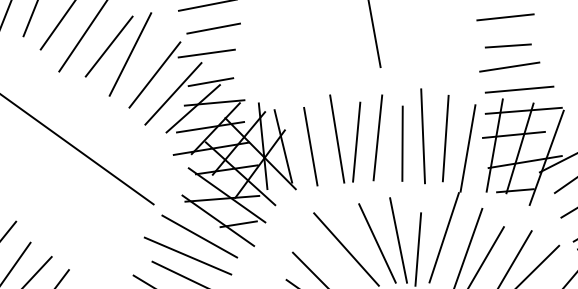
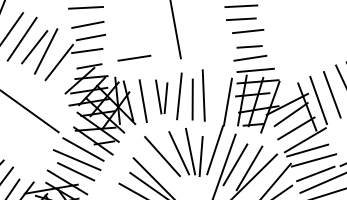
line: (294, 65) -> (134, 57), added
line: (173, 93) -> (69, 72), removed
part: (344, 138) -> (161, 96), size x0.7
line: (444, 138) -> (215, 96), removed

